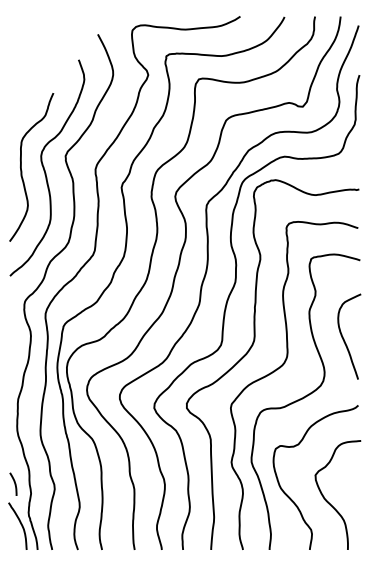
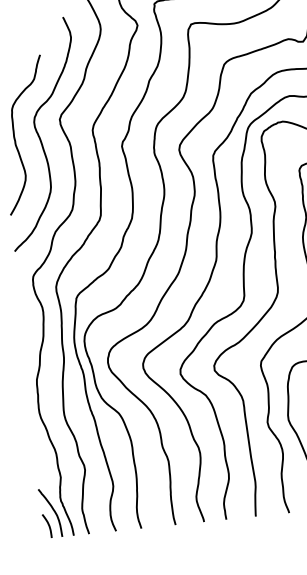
curve: (14, 483) -> (48, 525), moved

